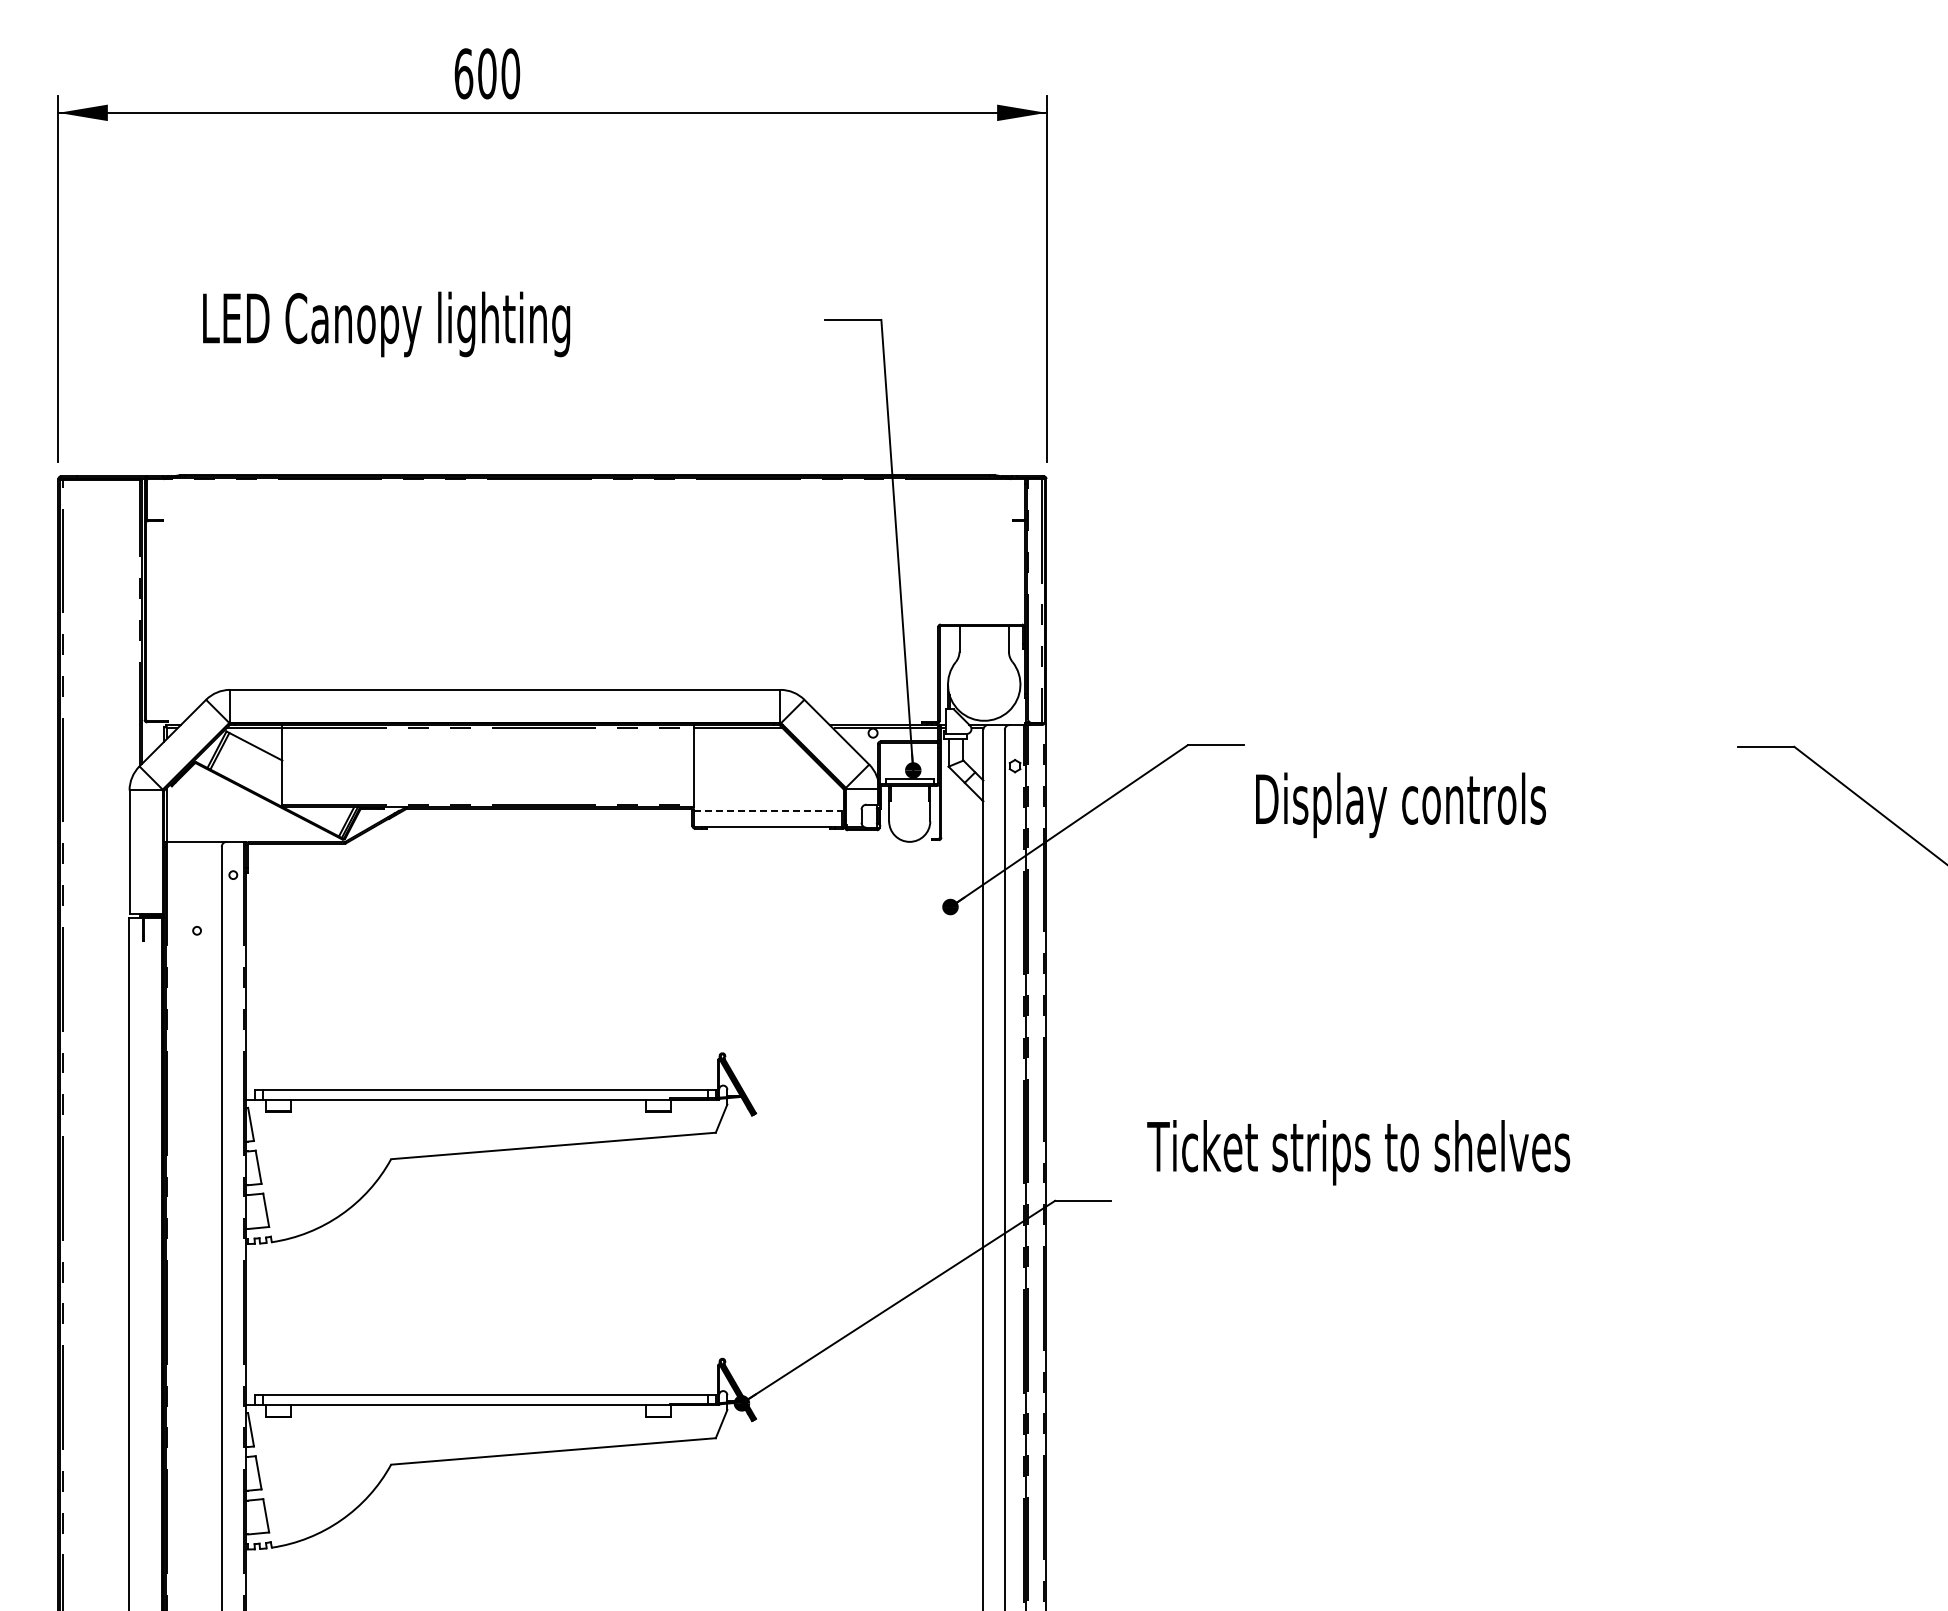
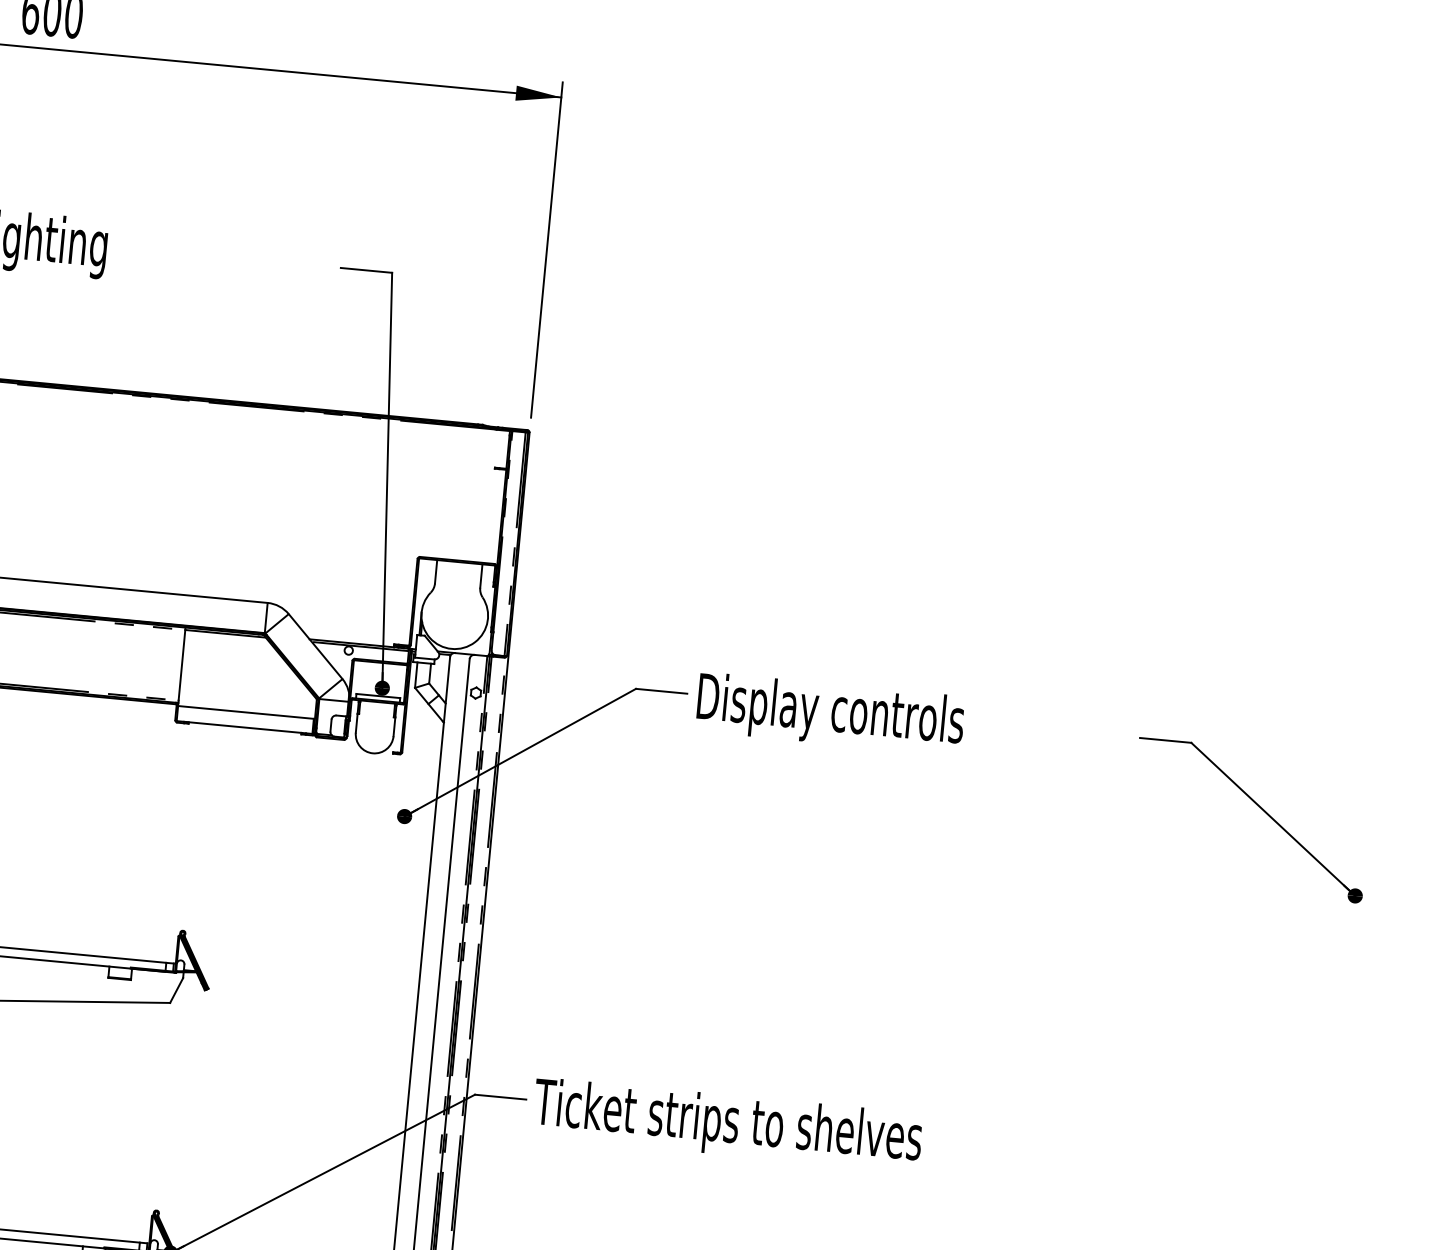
text: (1400, 805) -> (830, 713), moved
line: (768, 810) -> (246, 712), dashed -> solid
text: (1358, 1152) -> (727, 1124), moved

